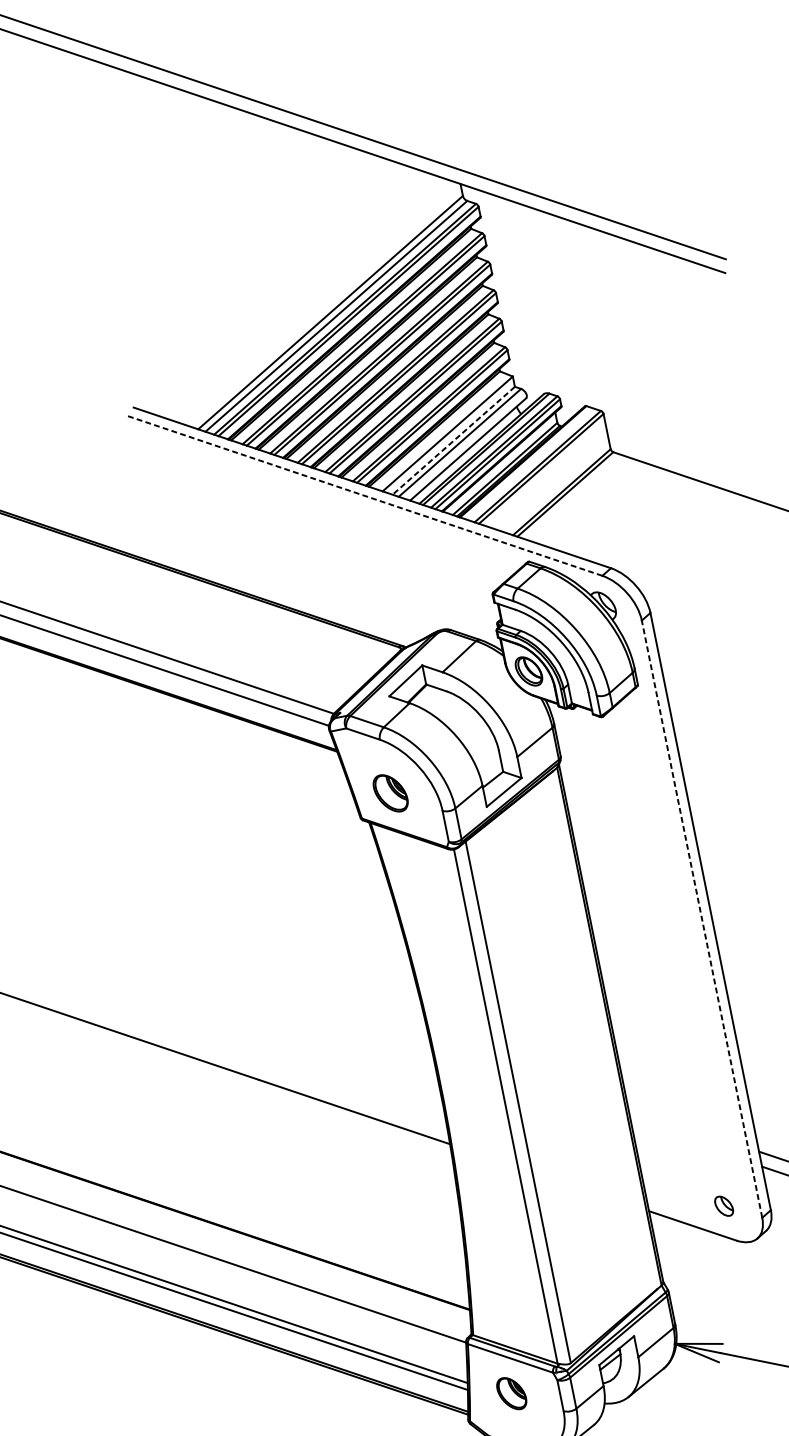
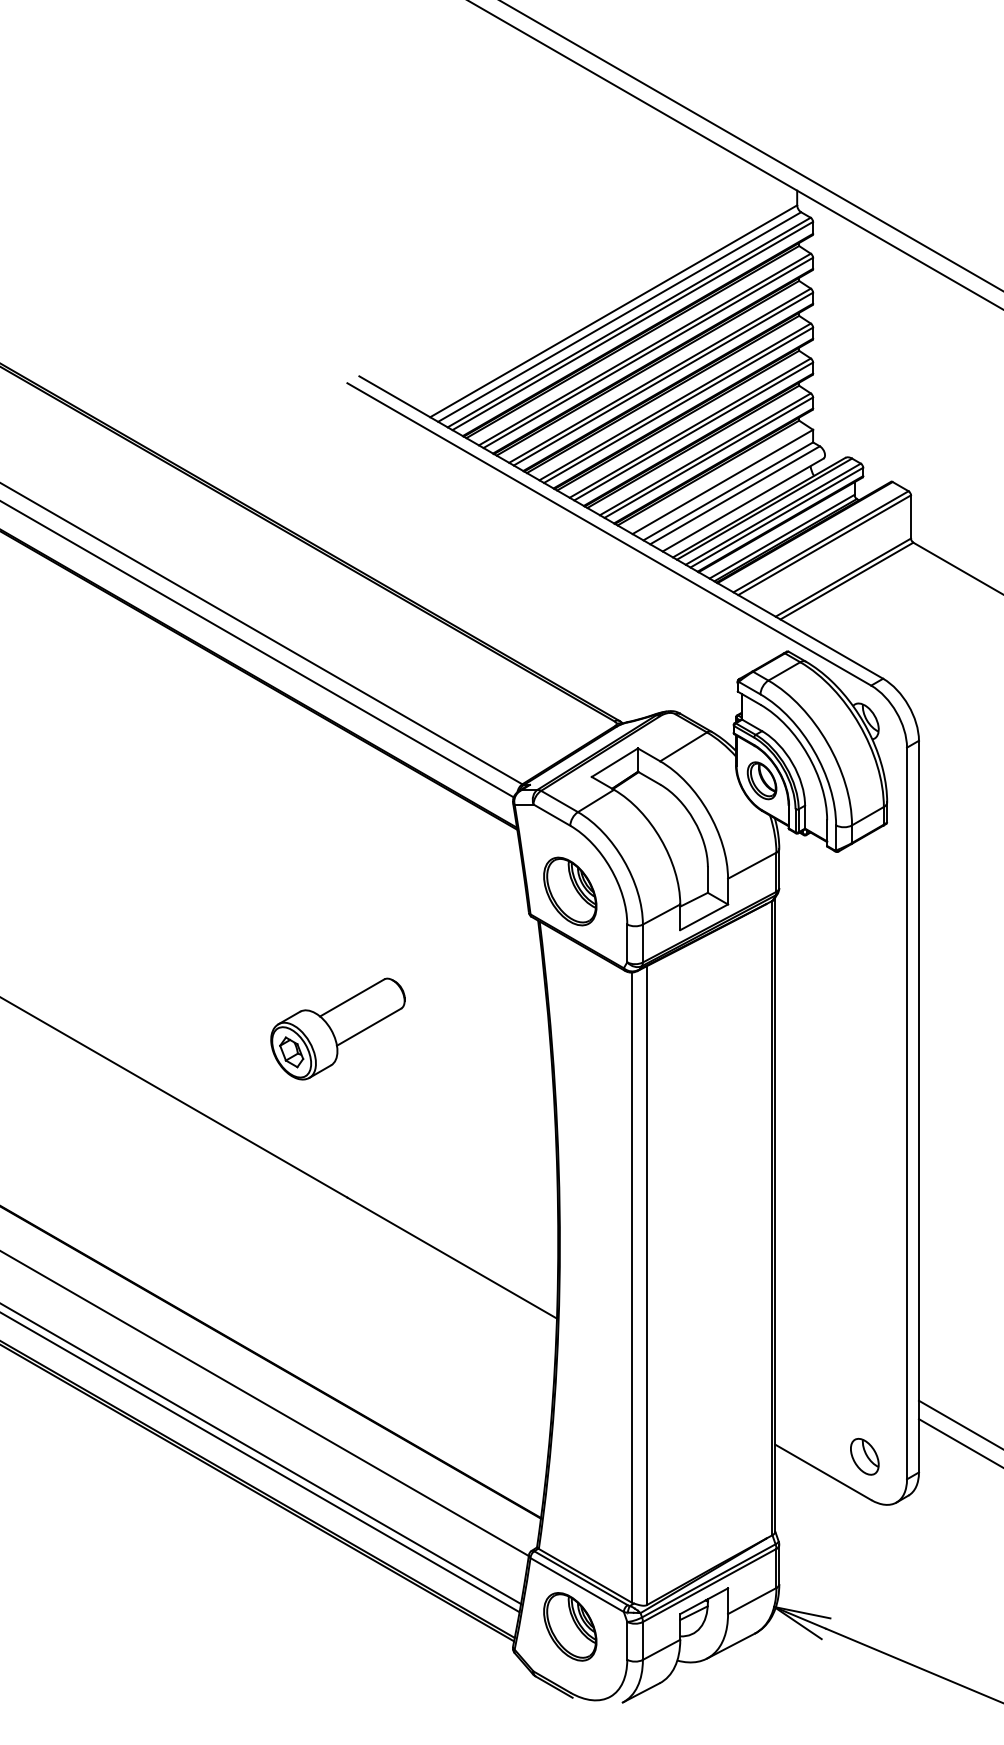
line: (453, 440) -> (728, 491), dashed -> solid
line: (363, 495) -> (608, 534), dashed -> solid
part: (390, 793) -> (570, 891), size x1.43
line: (702, 919) -> (907, 1113), dashed -> solid
part: (223, 943) -> (337, 1028), added
part: (723, 1206) -> (864, 1456), size x1.43
part: (511, 1393) -> (570, 1626), size x1.67

